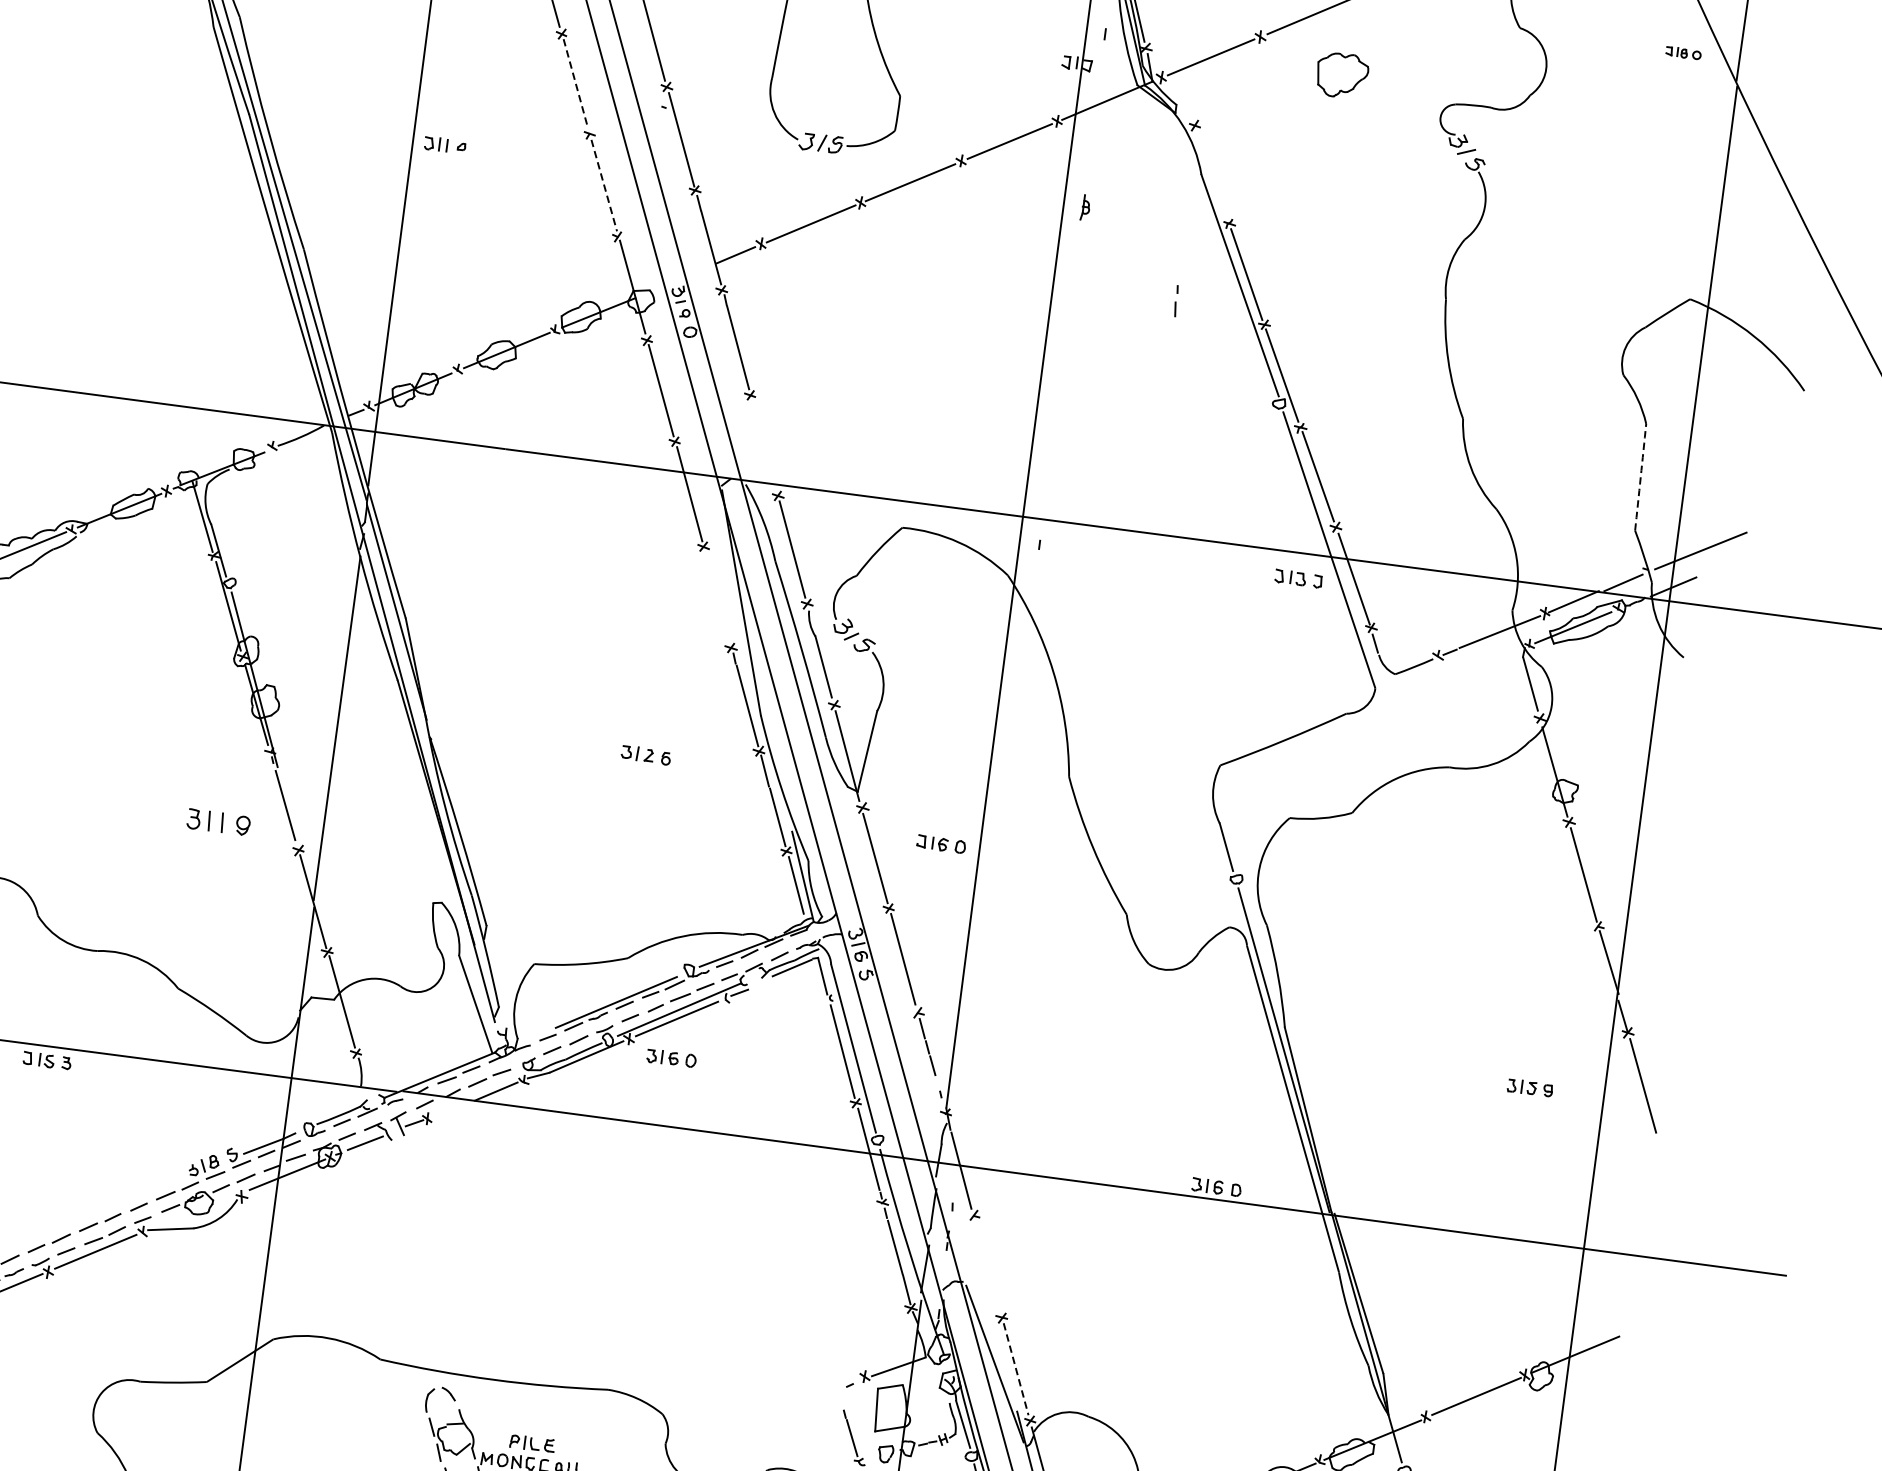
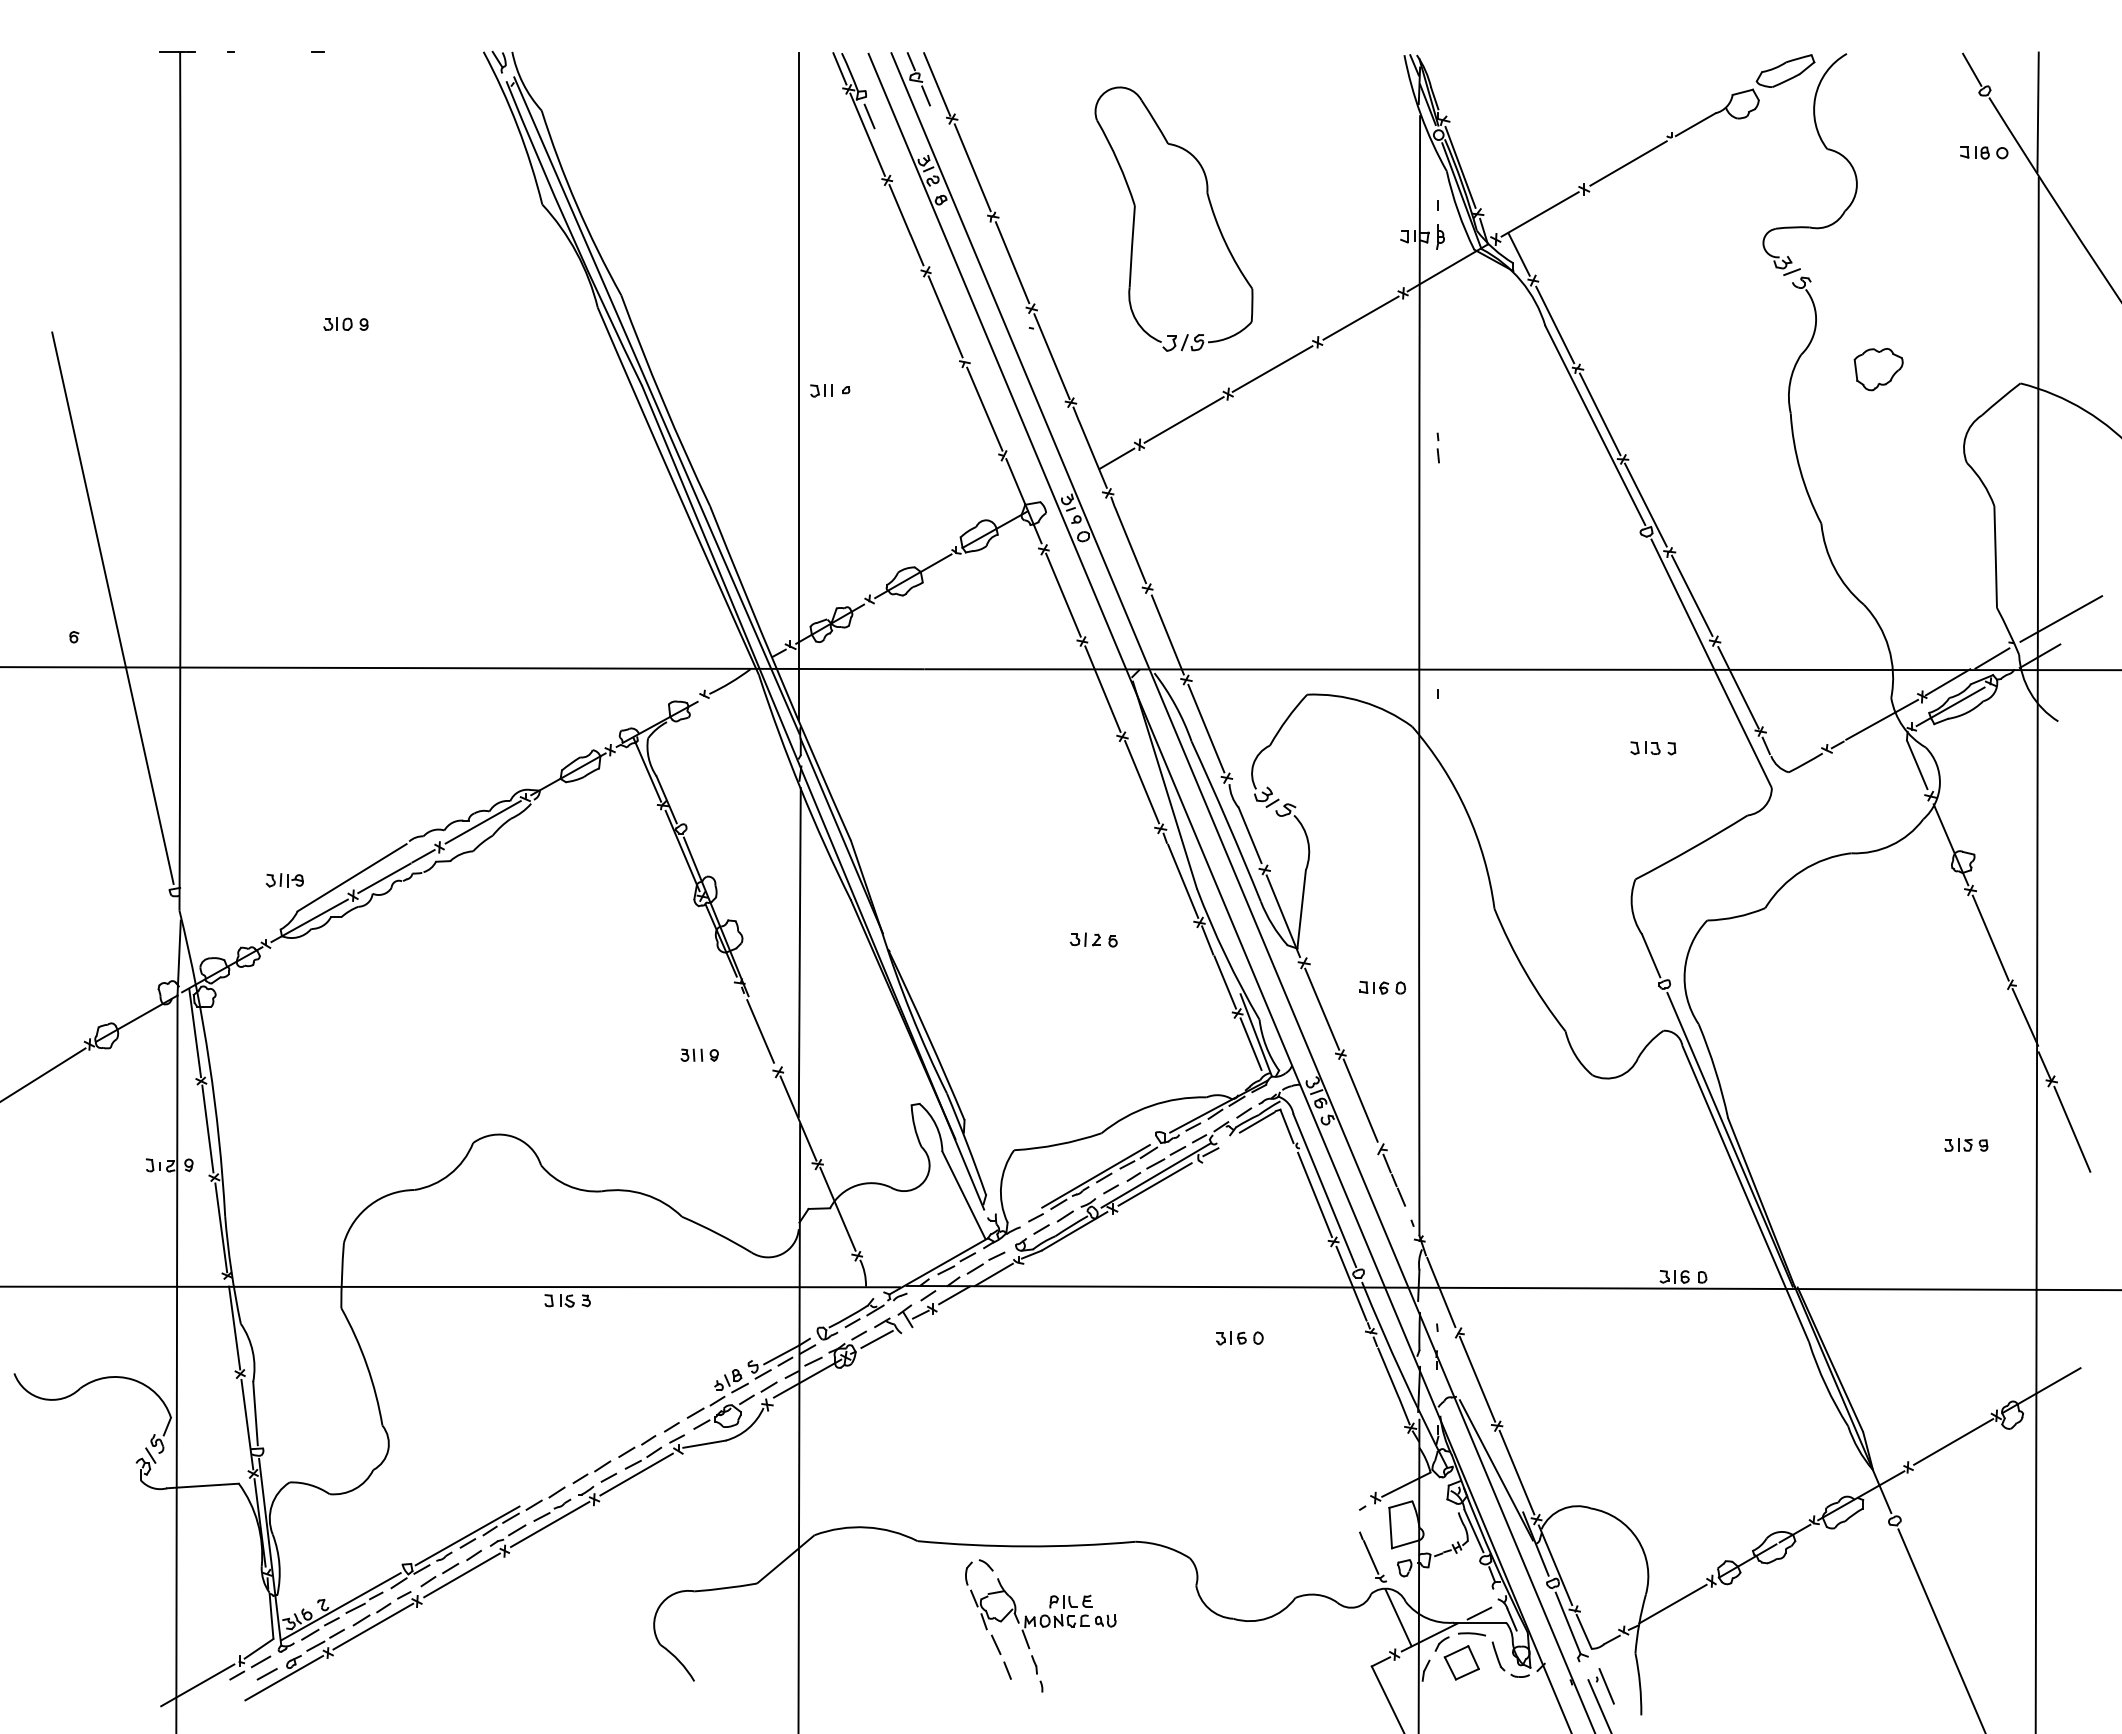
part: (1683, 53) -> (1984, 152), size x1.43
part: (1341, 75) -> (1878, 369), moved
line: (575, 83) -> (945, 316), dashed -> solid
line: (1183, 96) -> (1518, 254), added
line: (1212, 174) -> (1555, 324), added
line: (604, 186) -> (985, 409), dashed -> solid
part: (1085, 207) -> (1440, 236), moved
part: (1175, 300) -> (1437, 447), moved
line: (764, 445) -> (1167, 634), added
arc: (1640, 477) -> (1995, 557), dashed -> solid
part: (1298, 579) -> (1653, 748), moved
line: (718, 597) -> (1142, 782), added
part: (218, 821) -> (699, 1054), size x0.62
part: (671, 1058) -> (1239, 1338), moved
line: (452, 1107) -> (954, 1295), added
line: (987, 1265) -> (1477, 1378), added
line: (1016, 1370) -> (1517, 1473), dashed -> solid

